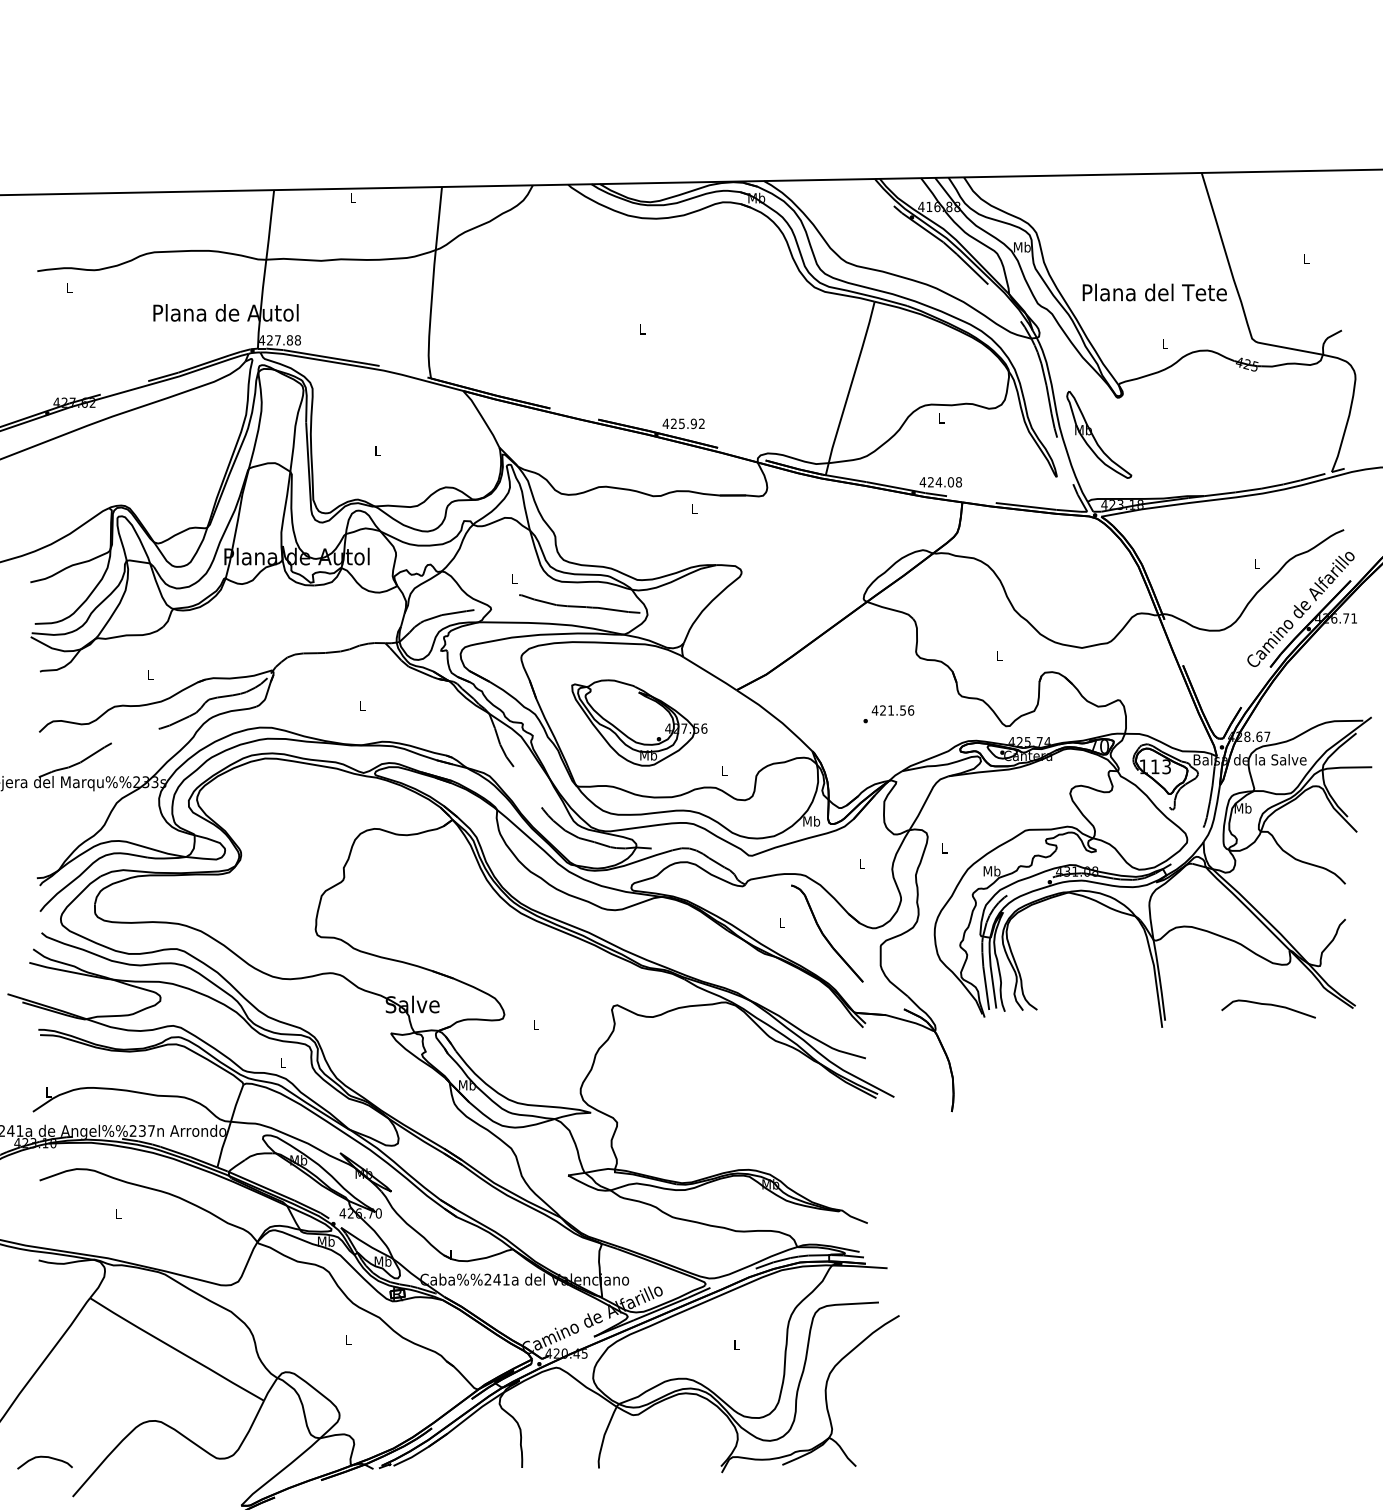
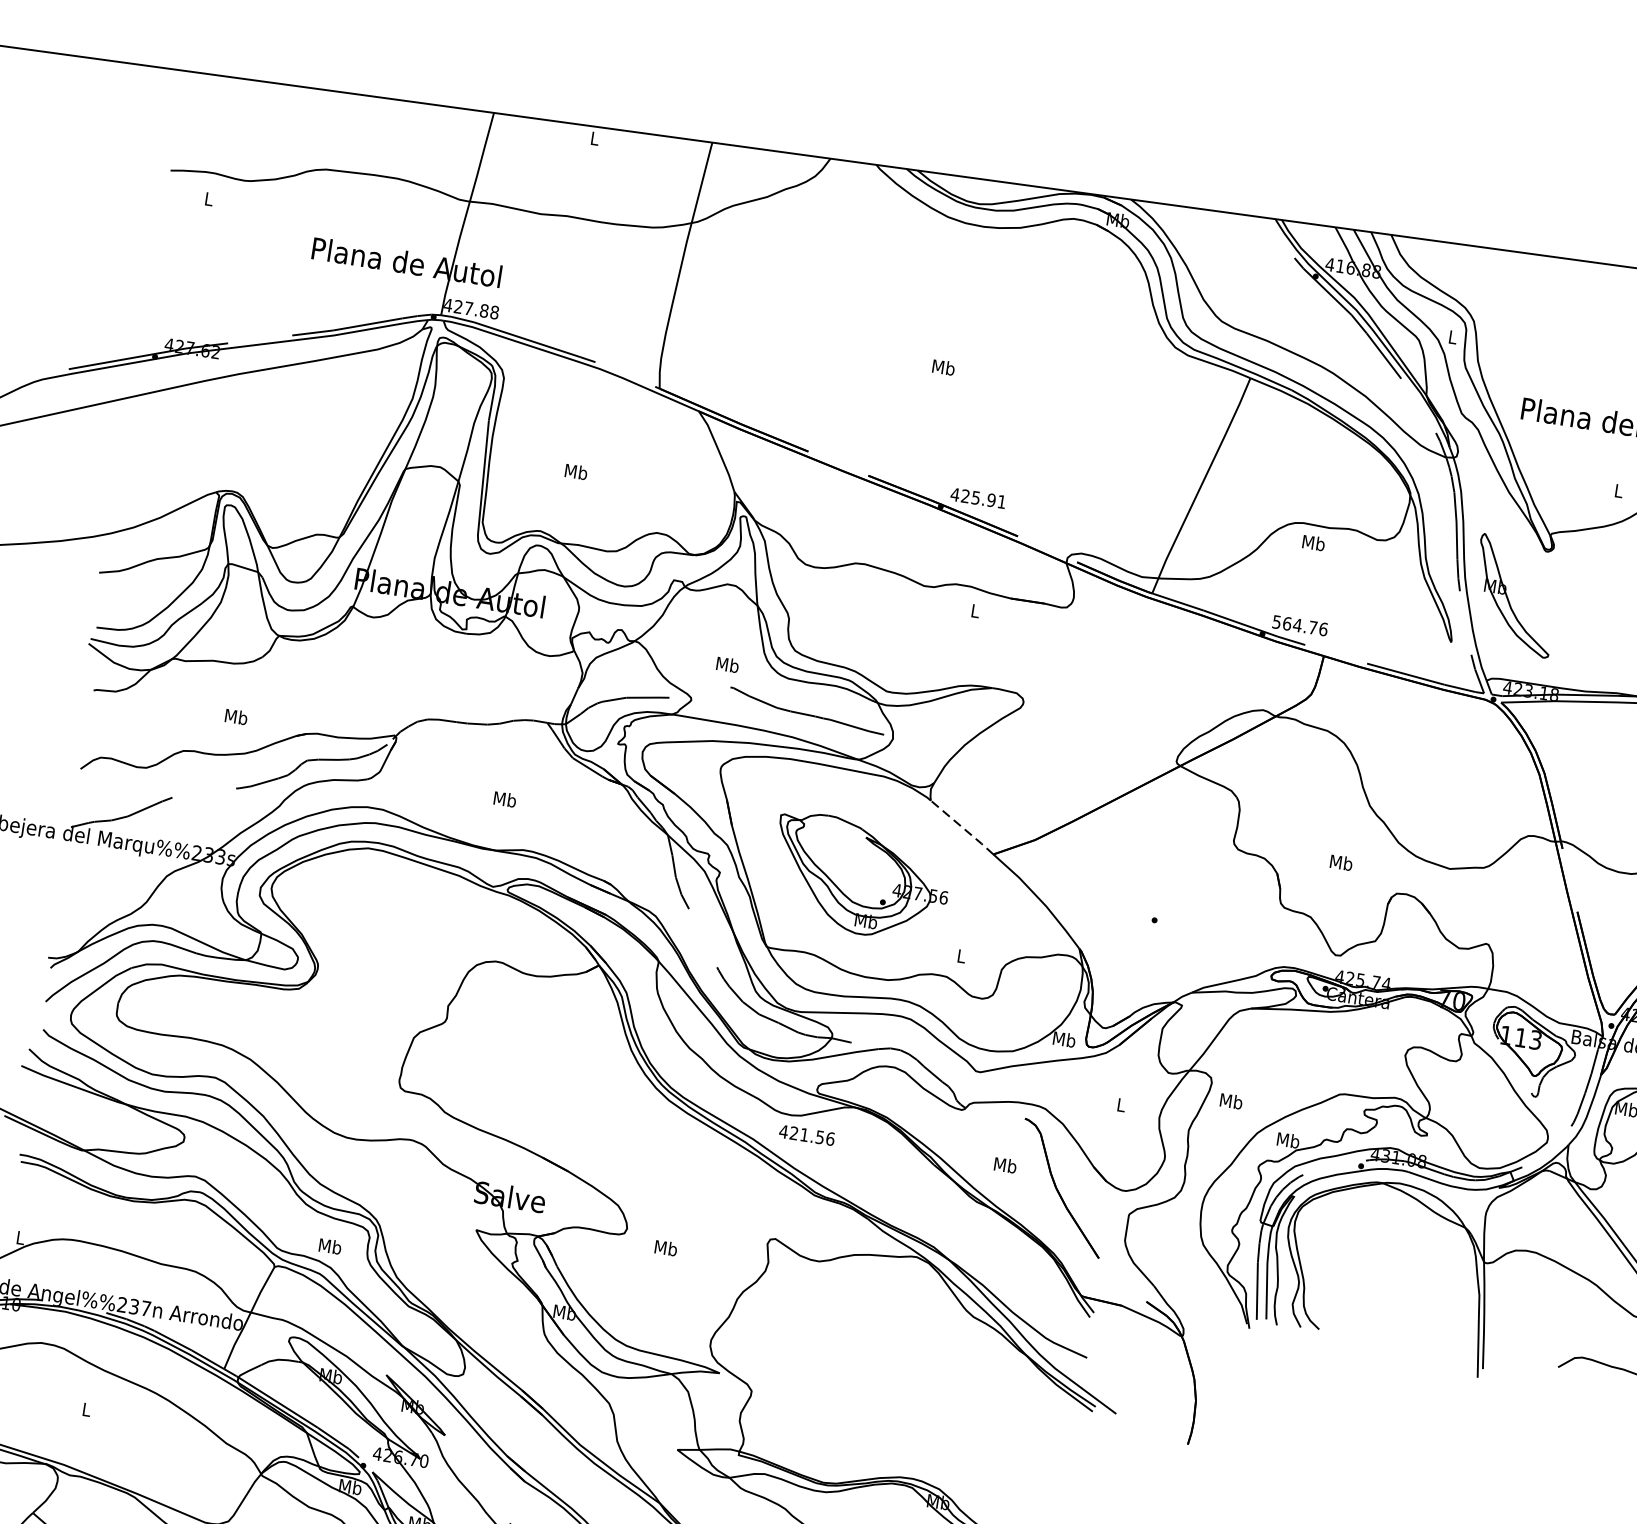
text: (1022, 246) -> (1453, 336), Mb -> L
text: (642, 329) -> (943, 367), L -> Mb
text: (941, 418) -> (1313, 543), L -> Mb
text: (701, 423) -> (1001, 501), 425.92 -> 425.91
text: (377, 450) -> (575, 471), L -> Mb
text: (940, 482) -> (1299, 625), 424.08 -> 564.76
text: (514, 578) -> (727, 664), L -> Mb
text: (999, 655) -> (1341, 862), L -> Mb
line: (710, 673) -> (962, 827), solid -> dashed
text: (150, 674) -> (236, 716), L -> Mb
text: (362, 705) -> (505, 799), L -> Mb
text: (892, 710) -> (806, 1135), moved
text: (944, 848) -> (1231, 1101), L -> Mb
text: (781, 922) -> (1004, 1164), L -> Mb
text: (535, 1024) -> (665, 1247), L -> Mb
text: (282, 1062) -> (329, 1246), L -> Mb

